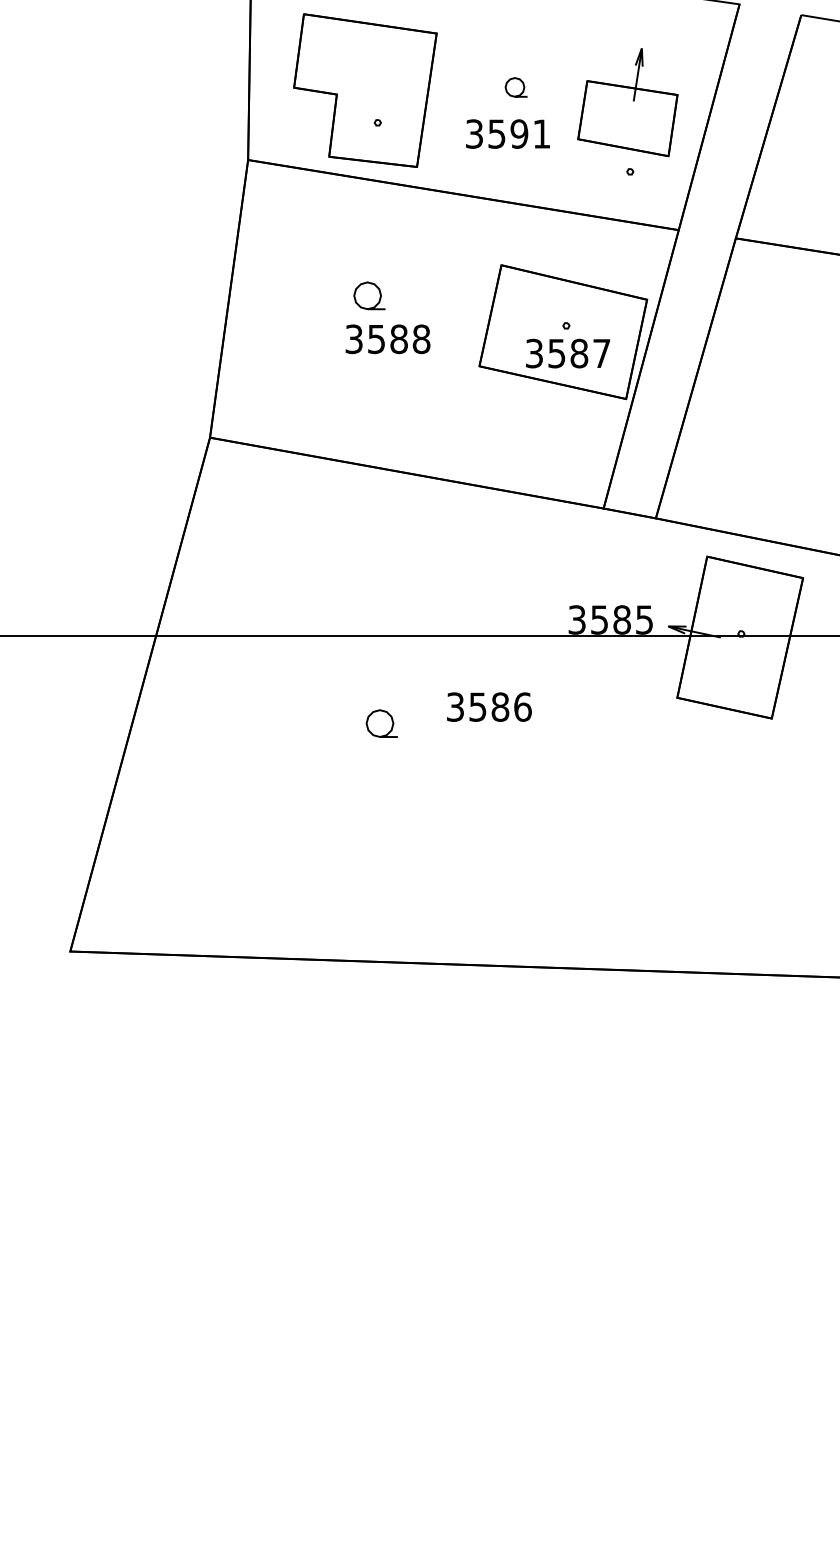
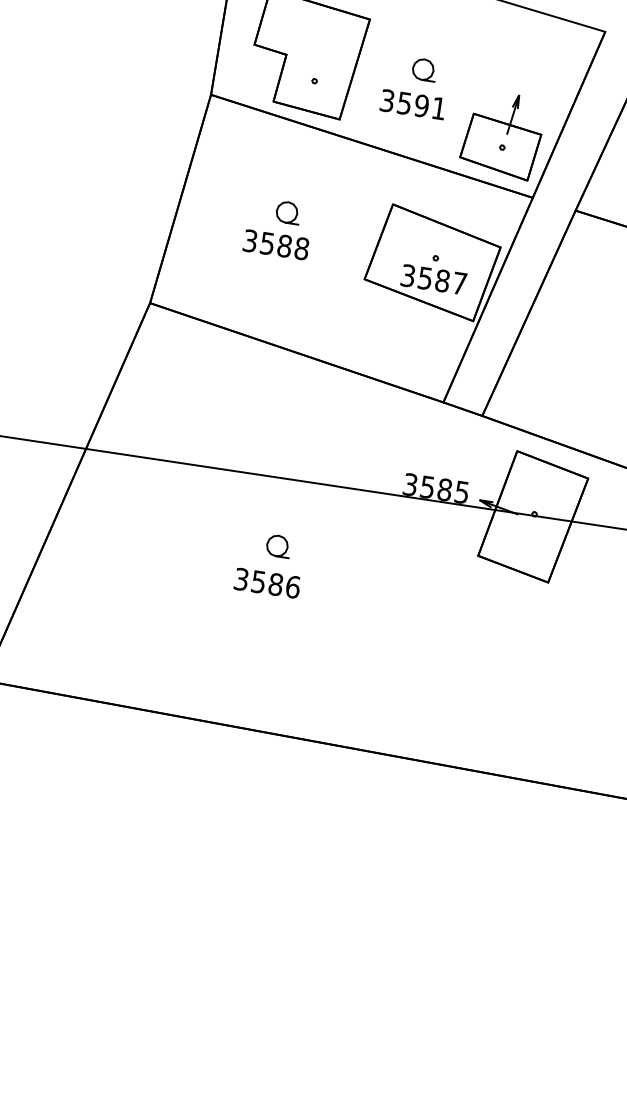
part: (516, 87) -> (424, 69), size x1.43
part: (627, 102) -> (502, 134), moved
text: (387, 339) -> (275, 245), moved
text: (489, 706) -> (267, 582), moved
part: (381, 723) -> (278, 546), moved

